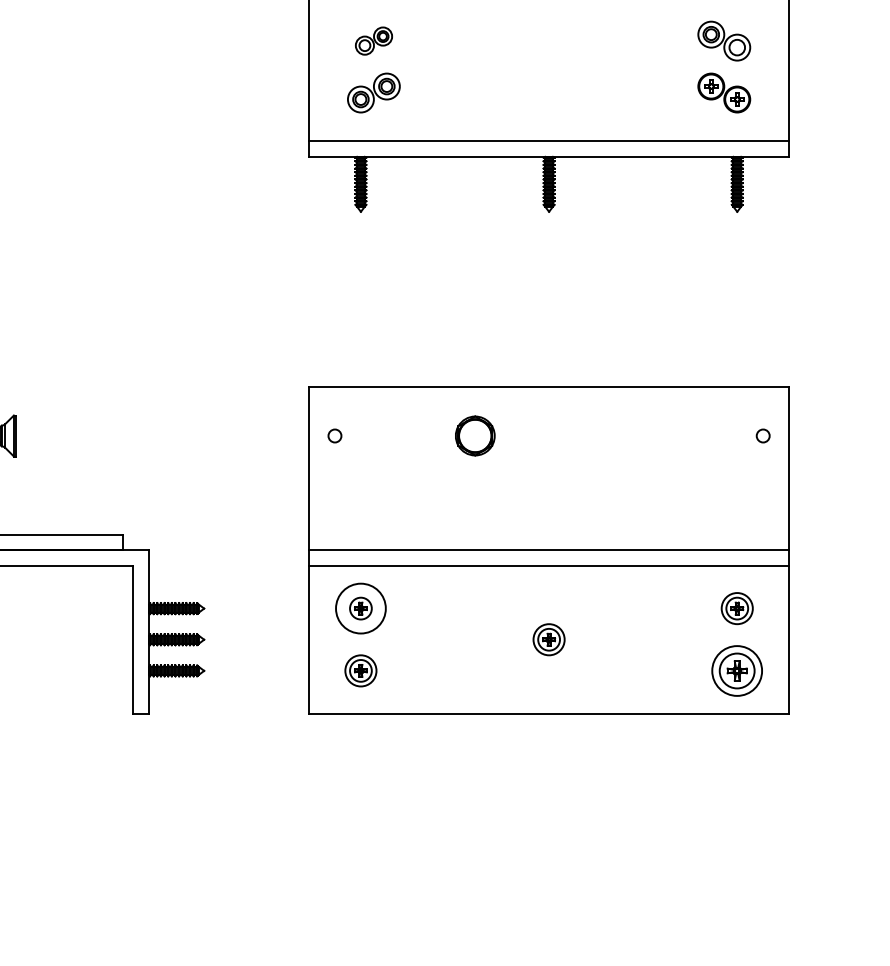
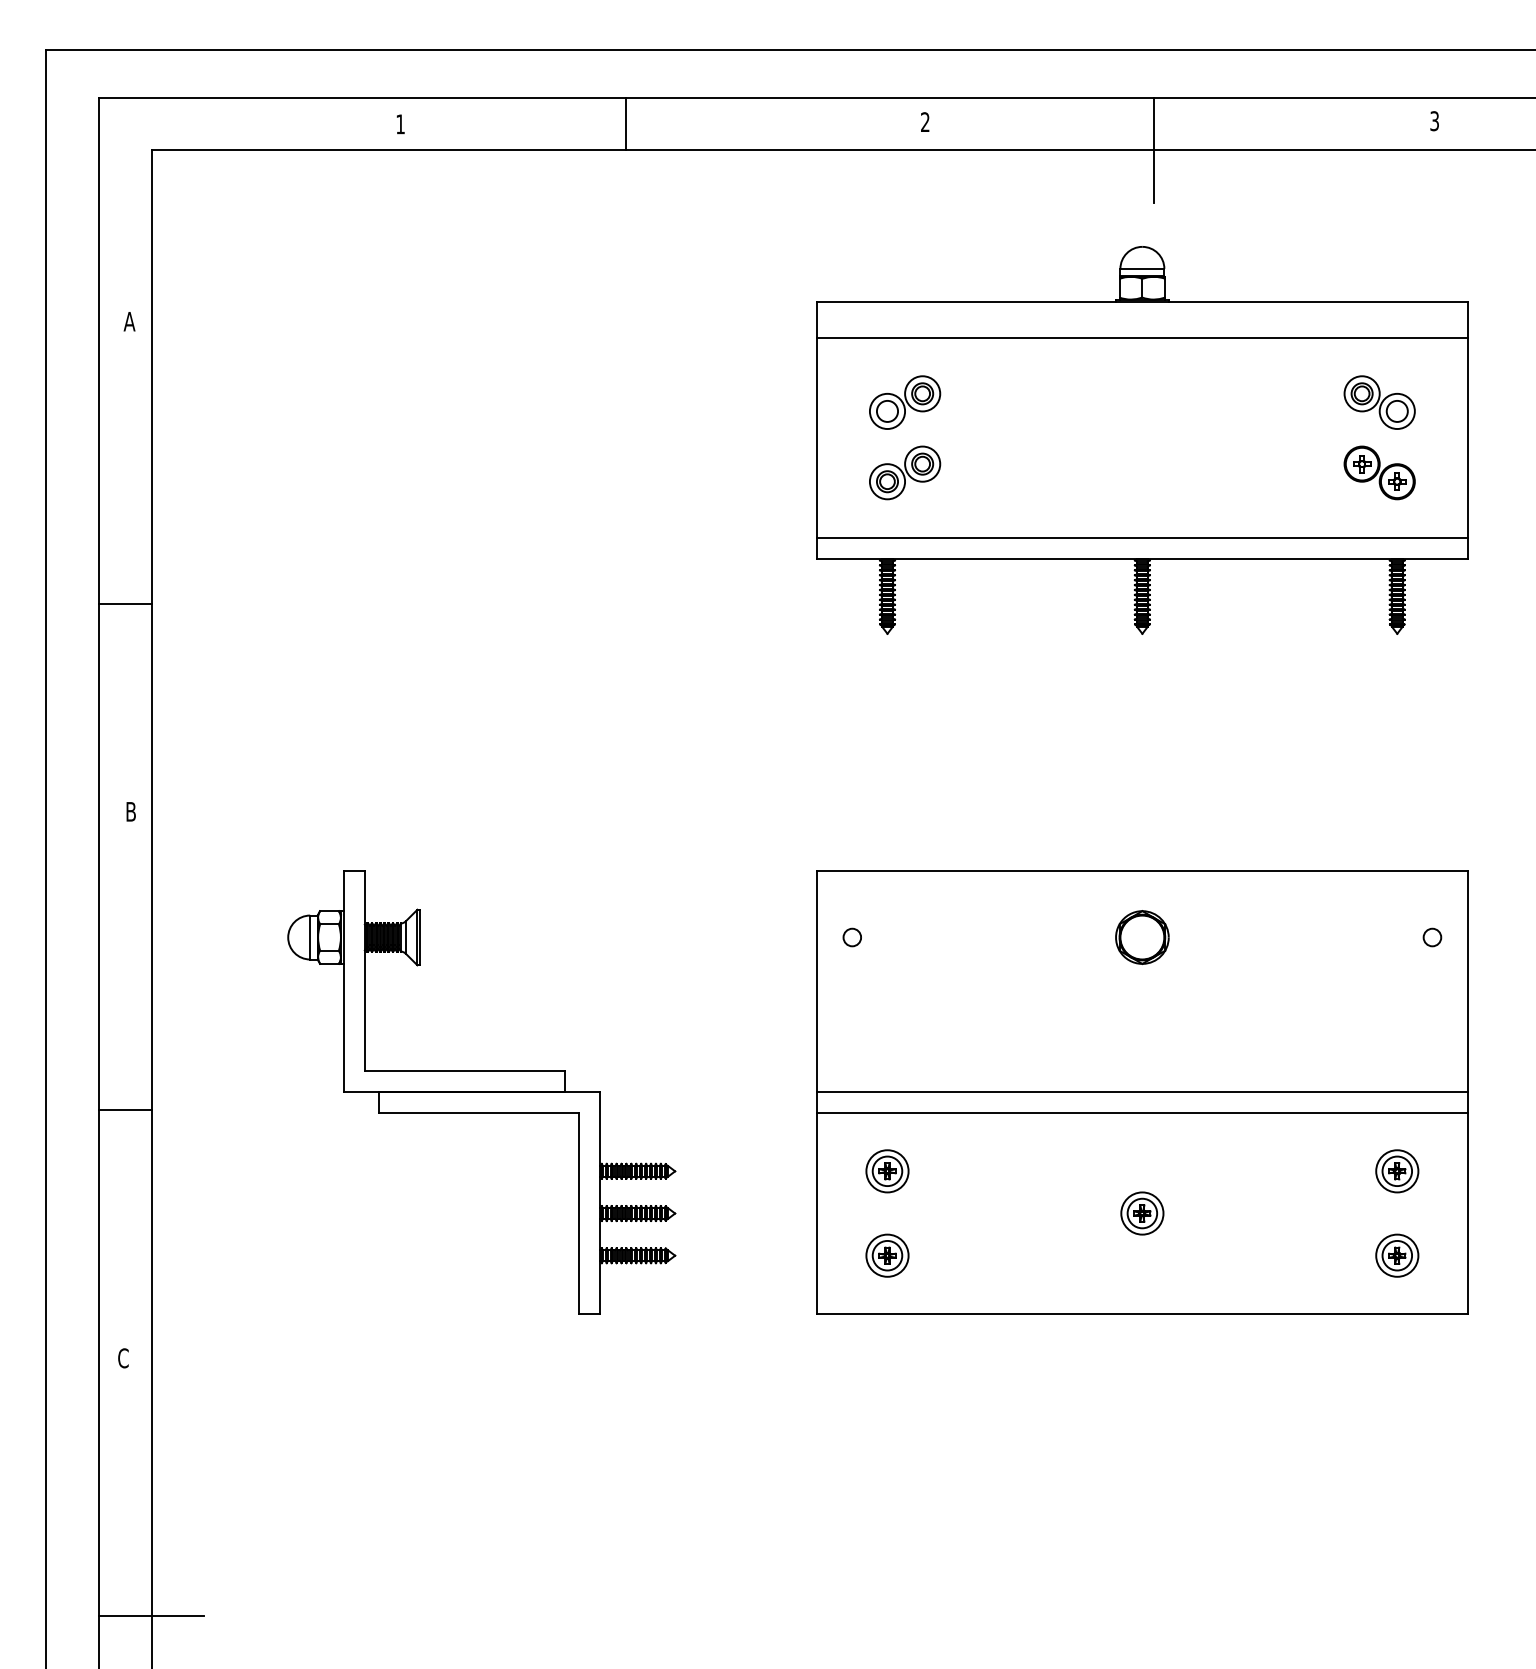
part: (374, 41) -> (905, 402), size x1.43
part: (475, 435) -> (1142, 937), moved
circle: (360, 608) -> (887, 1171), size x0.62
part: (737, 670) -> (1397, 1255), size x0.62

